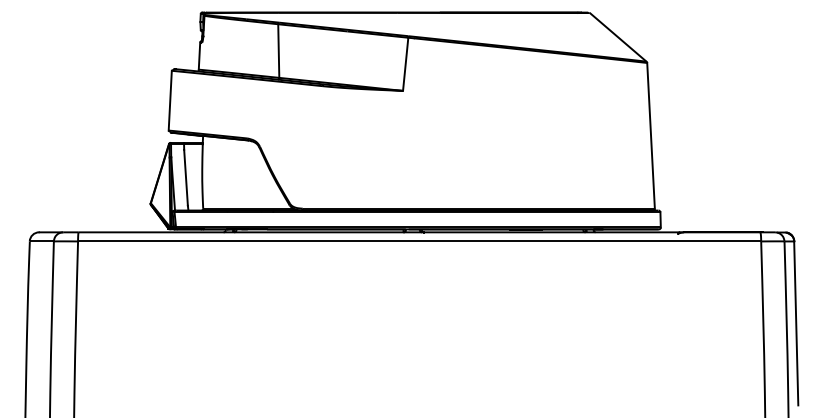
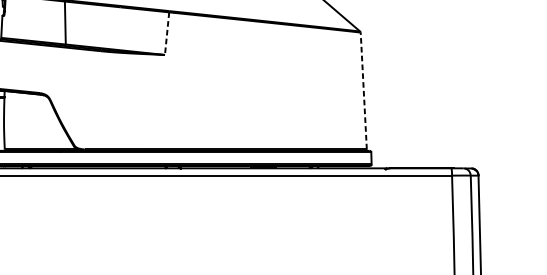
line: (405, 64) -> (166, 33), solid -> dashed
line: (651, 135) -> (364, 90), solid -> dashed

